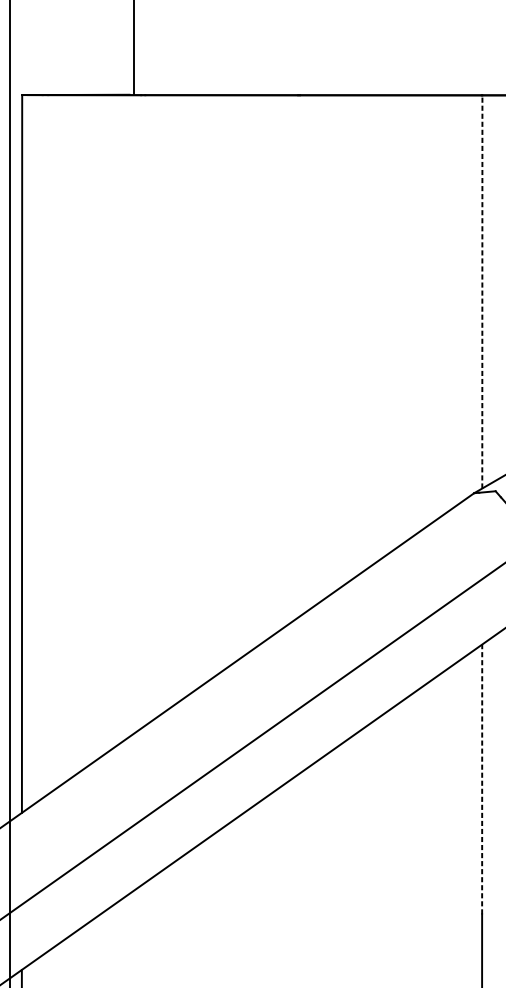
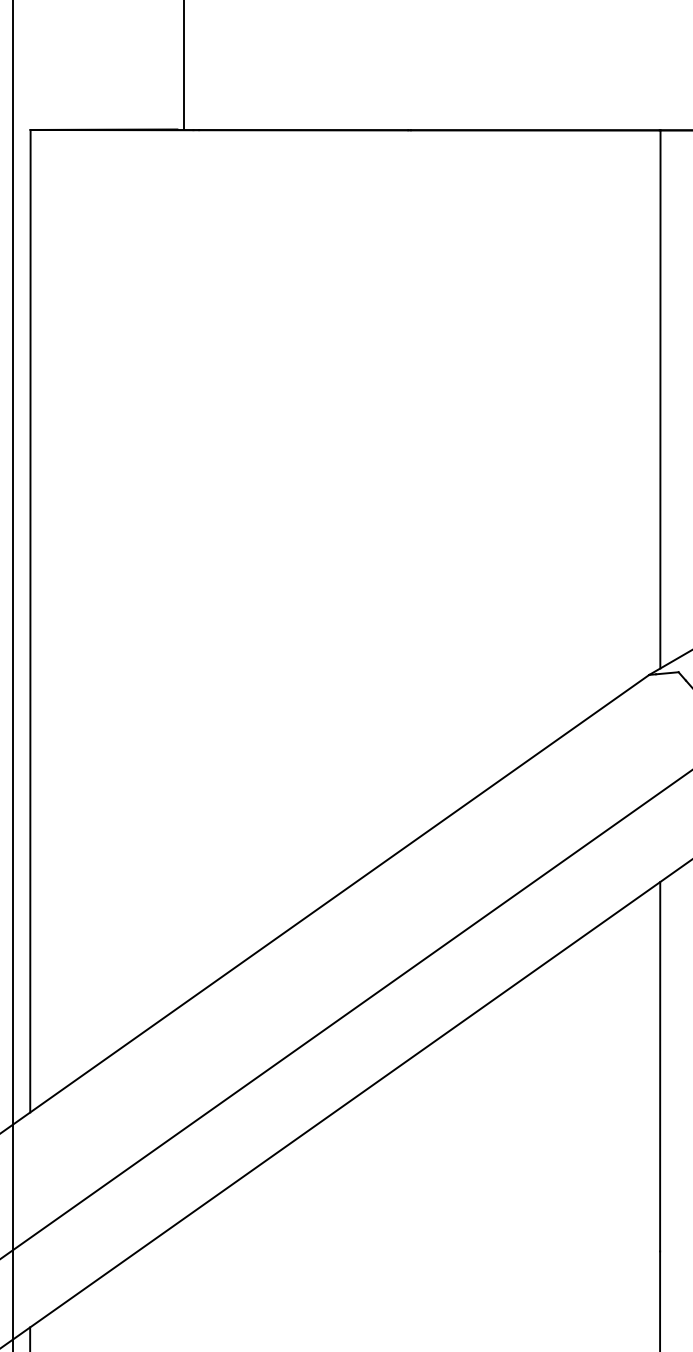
line: (482, 291) -> (660, 398), dashed -> solid
line: (482, 779) -> (660, 1066), dashed -> solid

